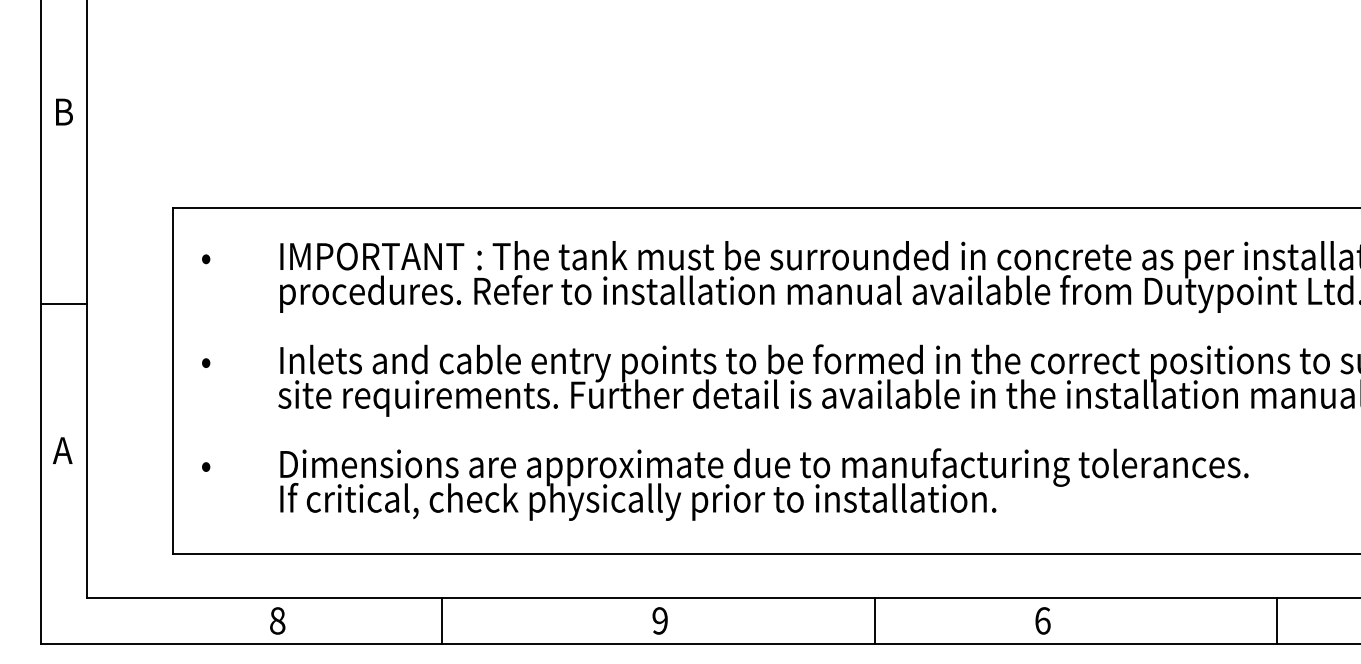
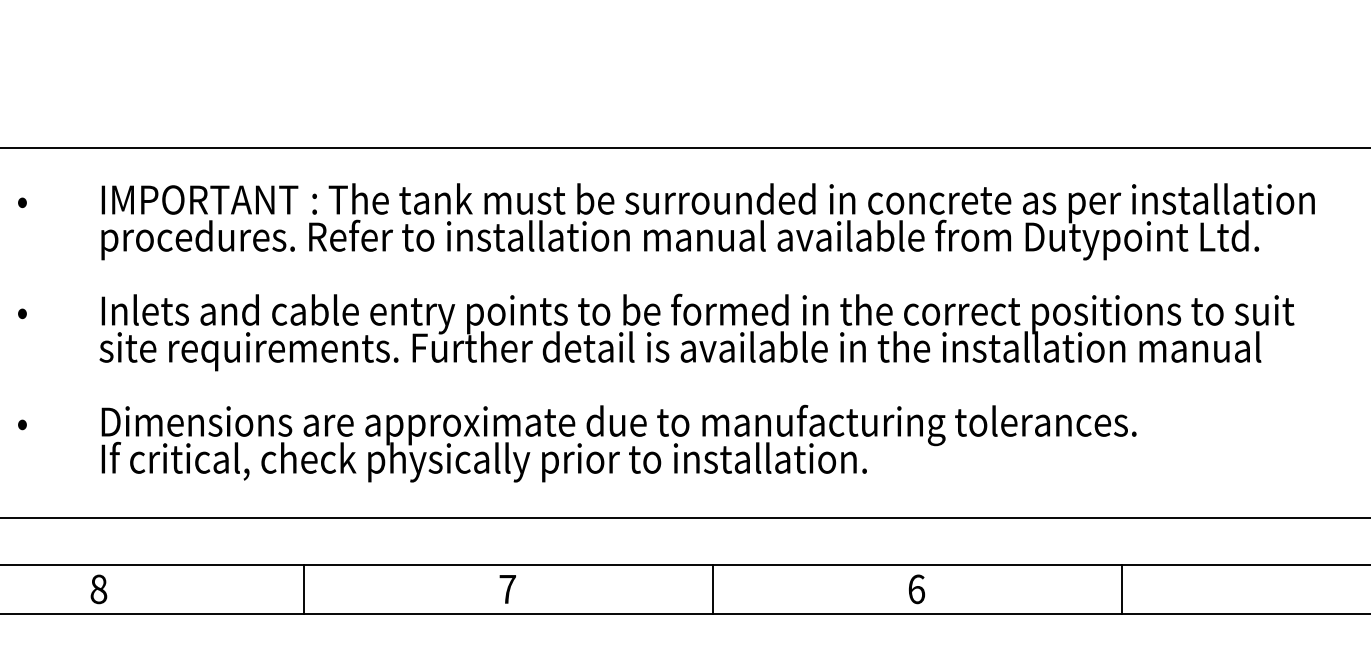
text: (659, 620) -> (506, 588), 9 -> 7
line: (442, 621) -> (303, 589), moved
line: (874, 621) -> (712, 589), moved
line: (1277, 621) -> (1121, 589), moved

